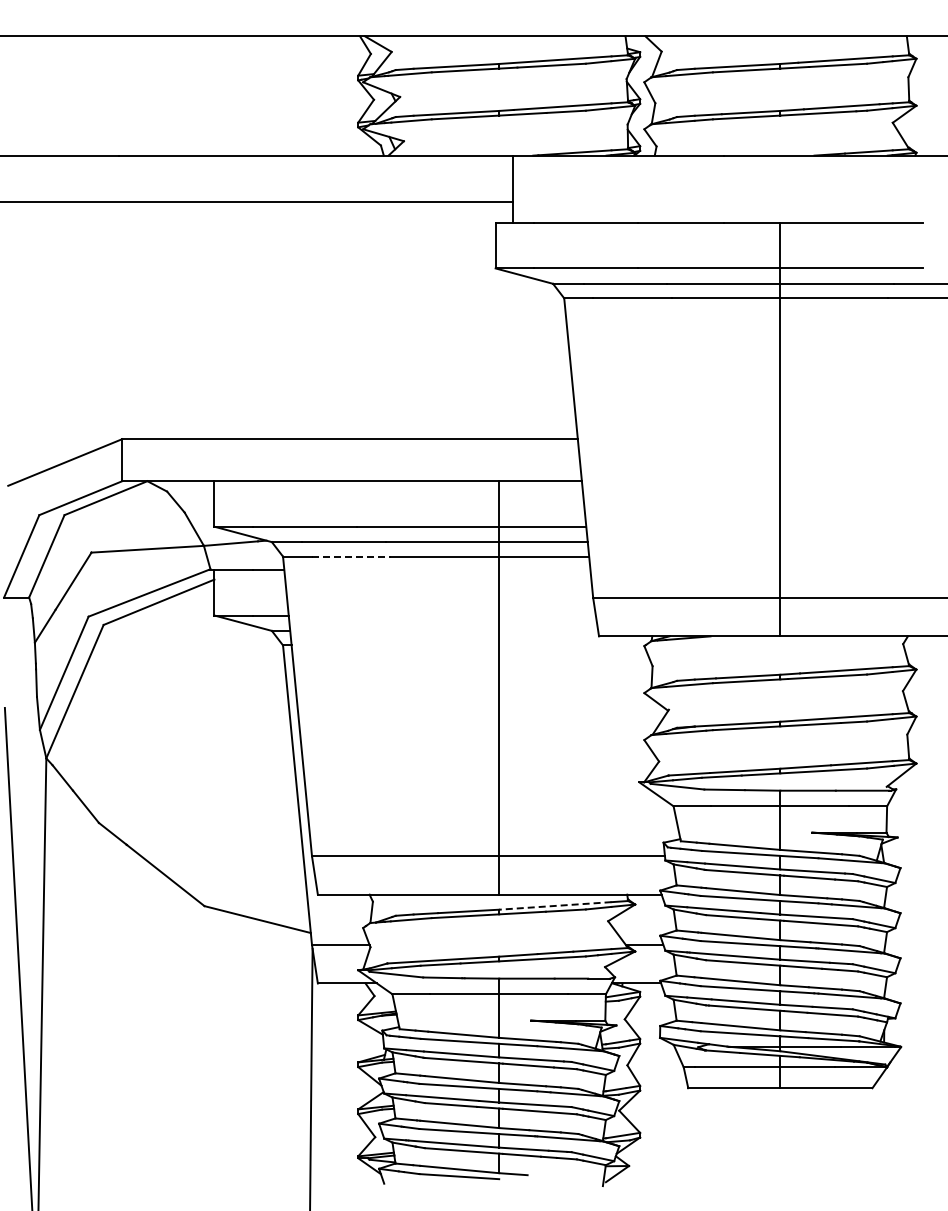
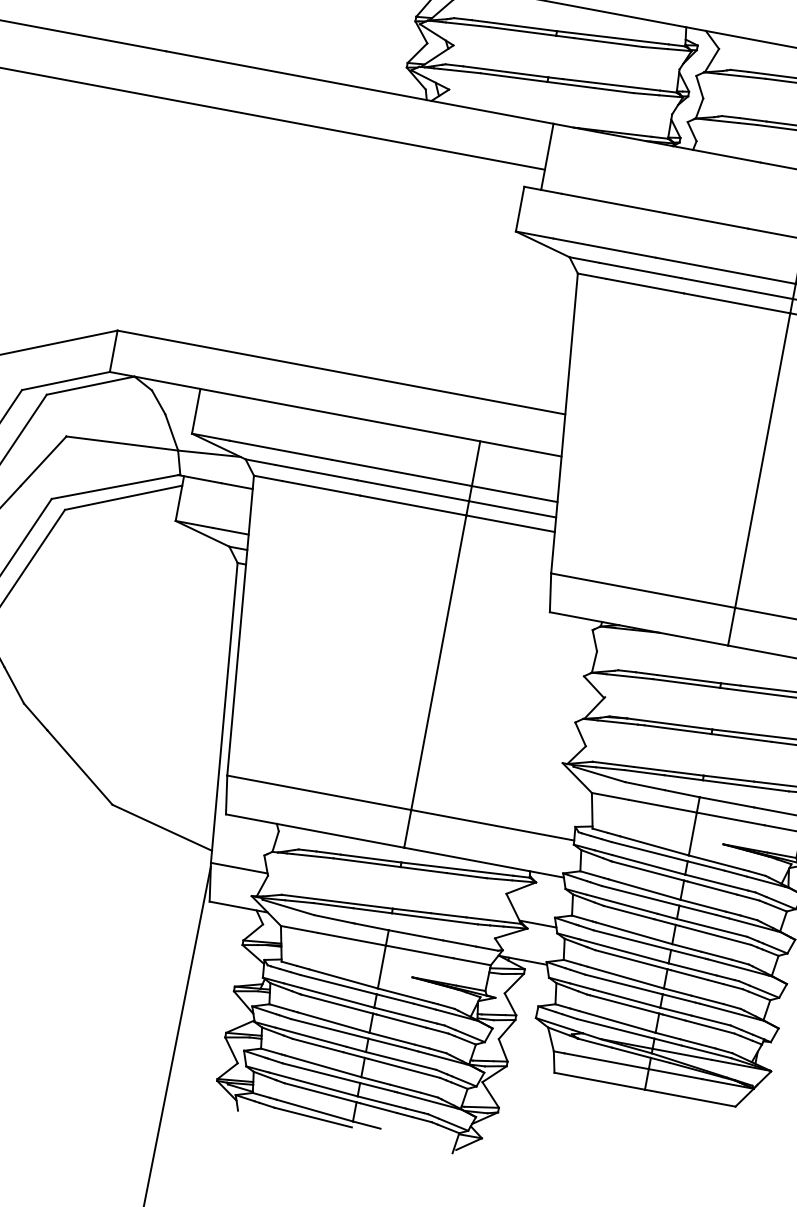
line: (351, 556) -> (321, 488), dashed -> solid
line: (554, 905) -> (456, 868), dashed -> solid

